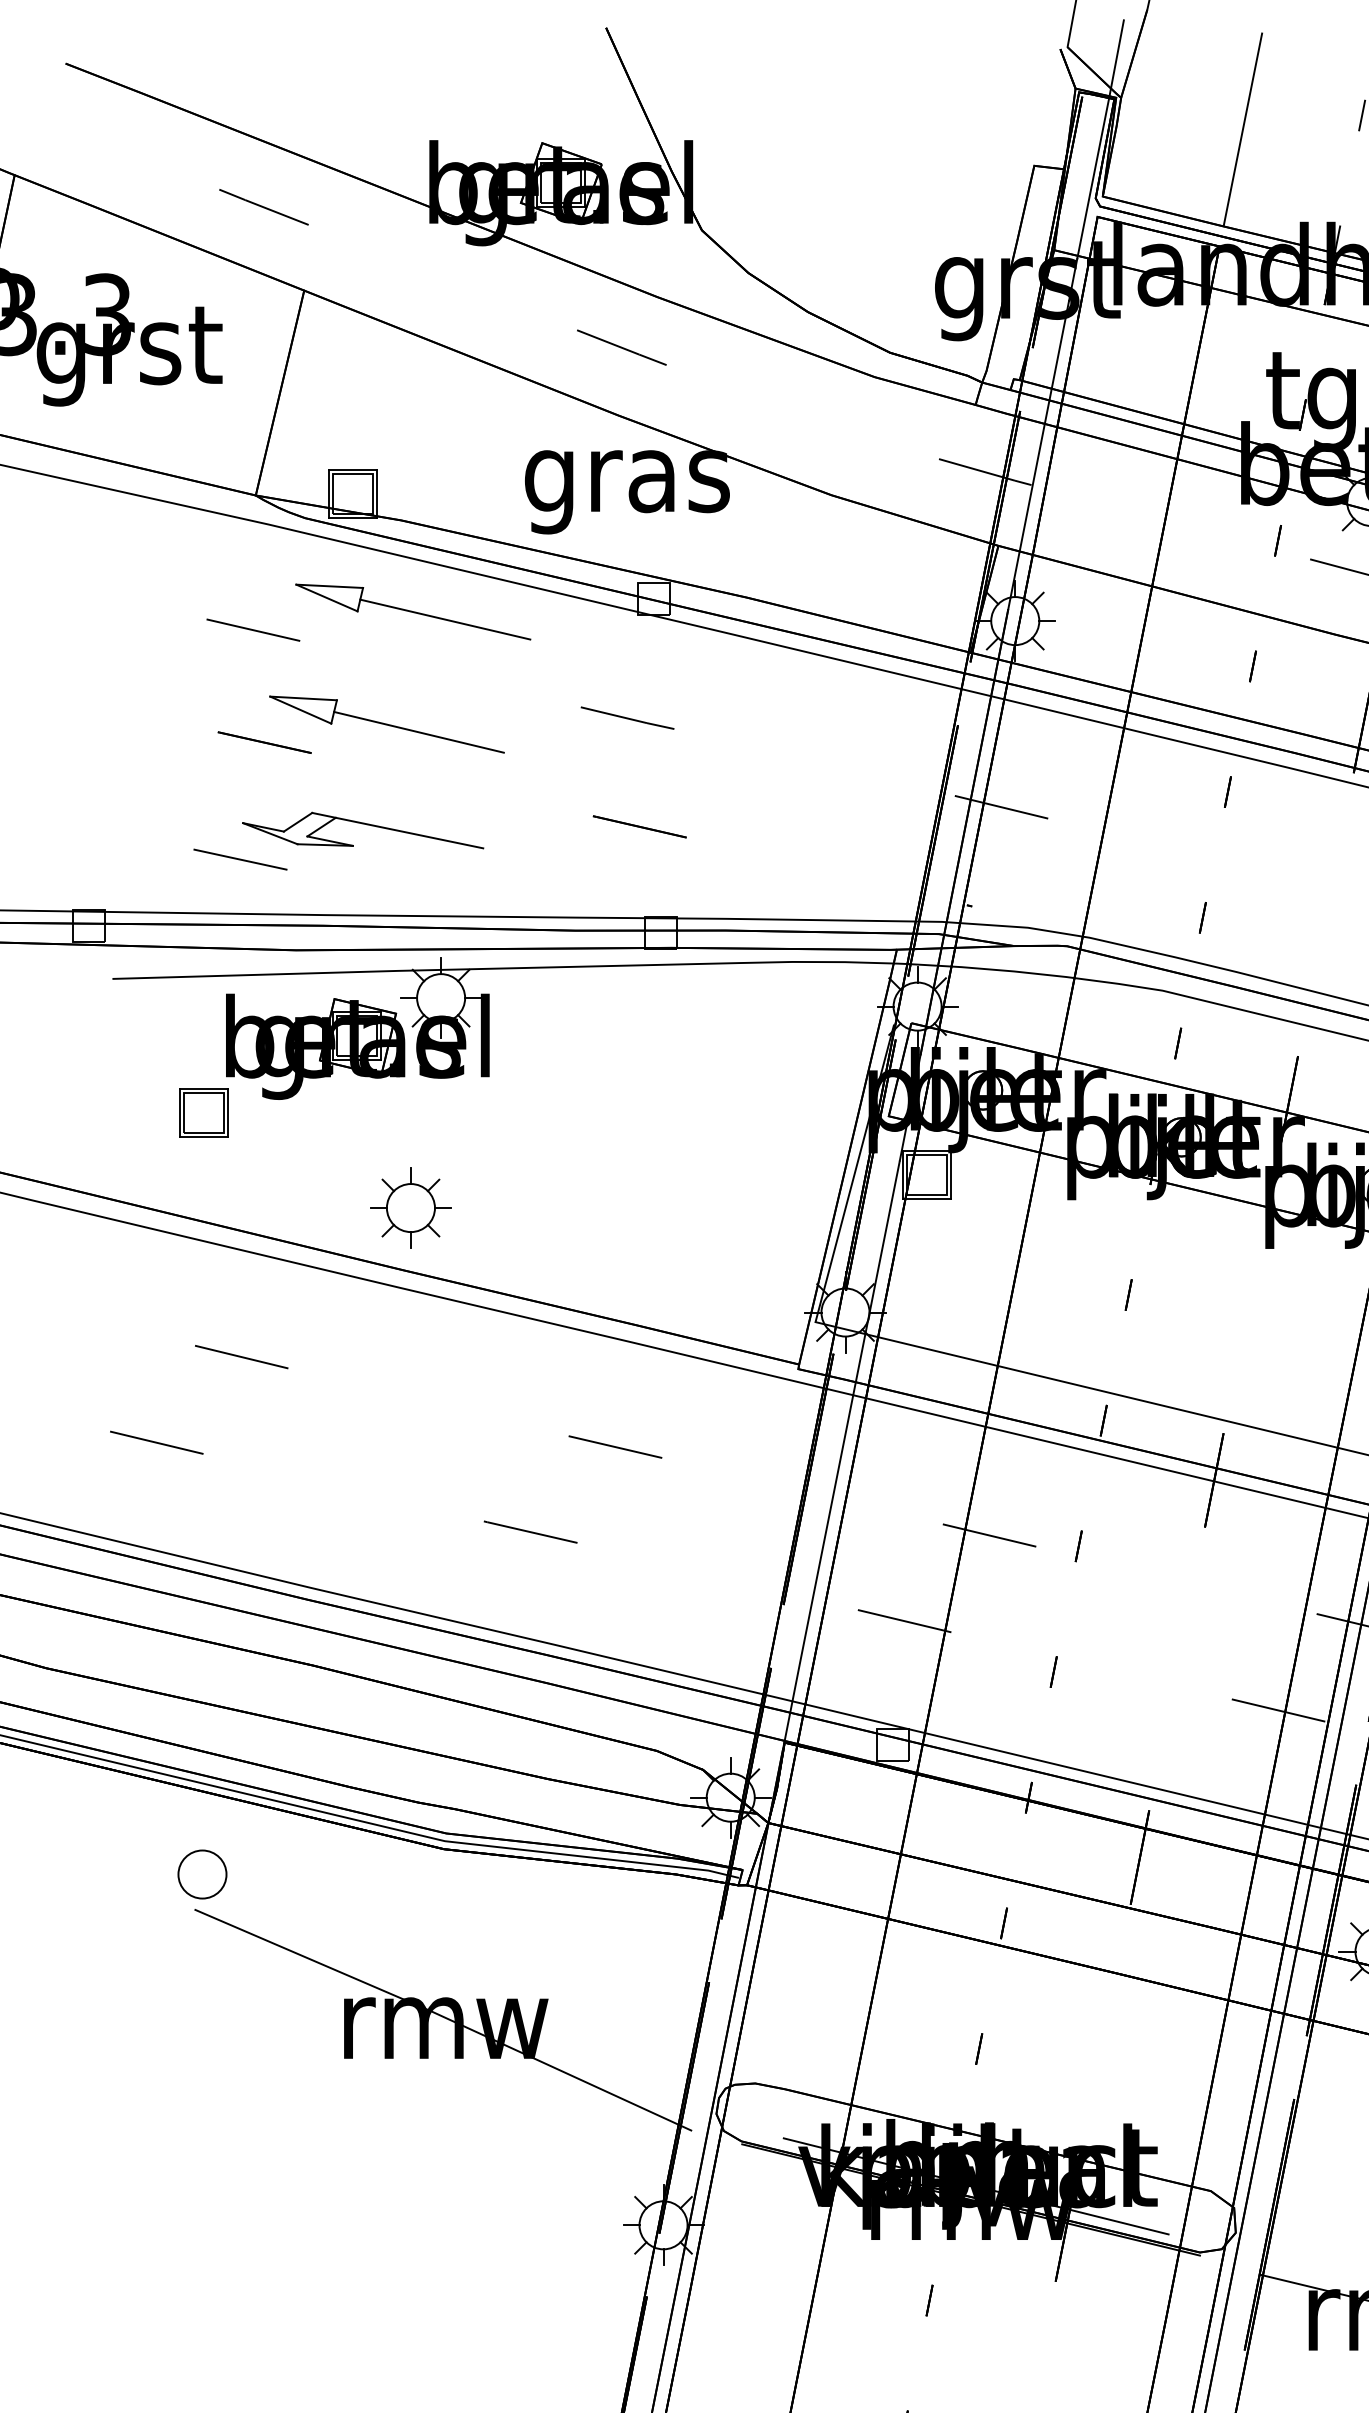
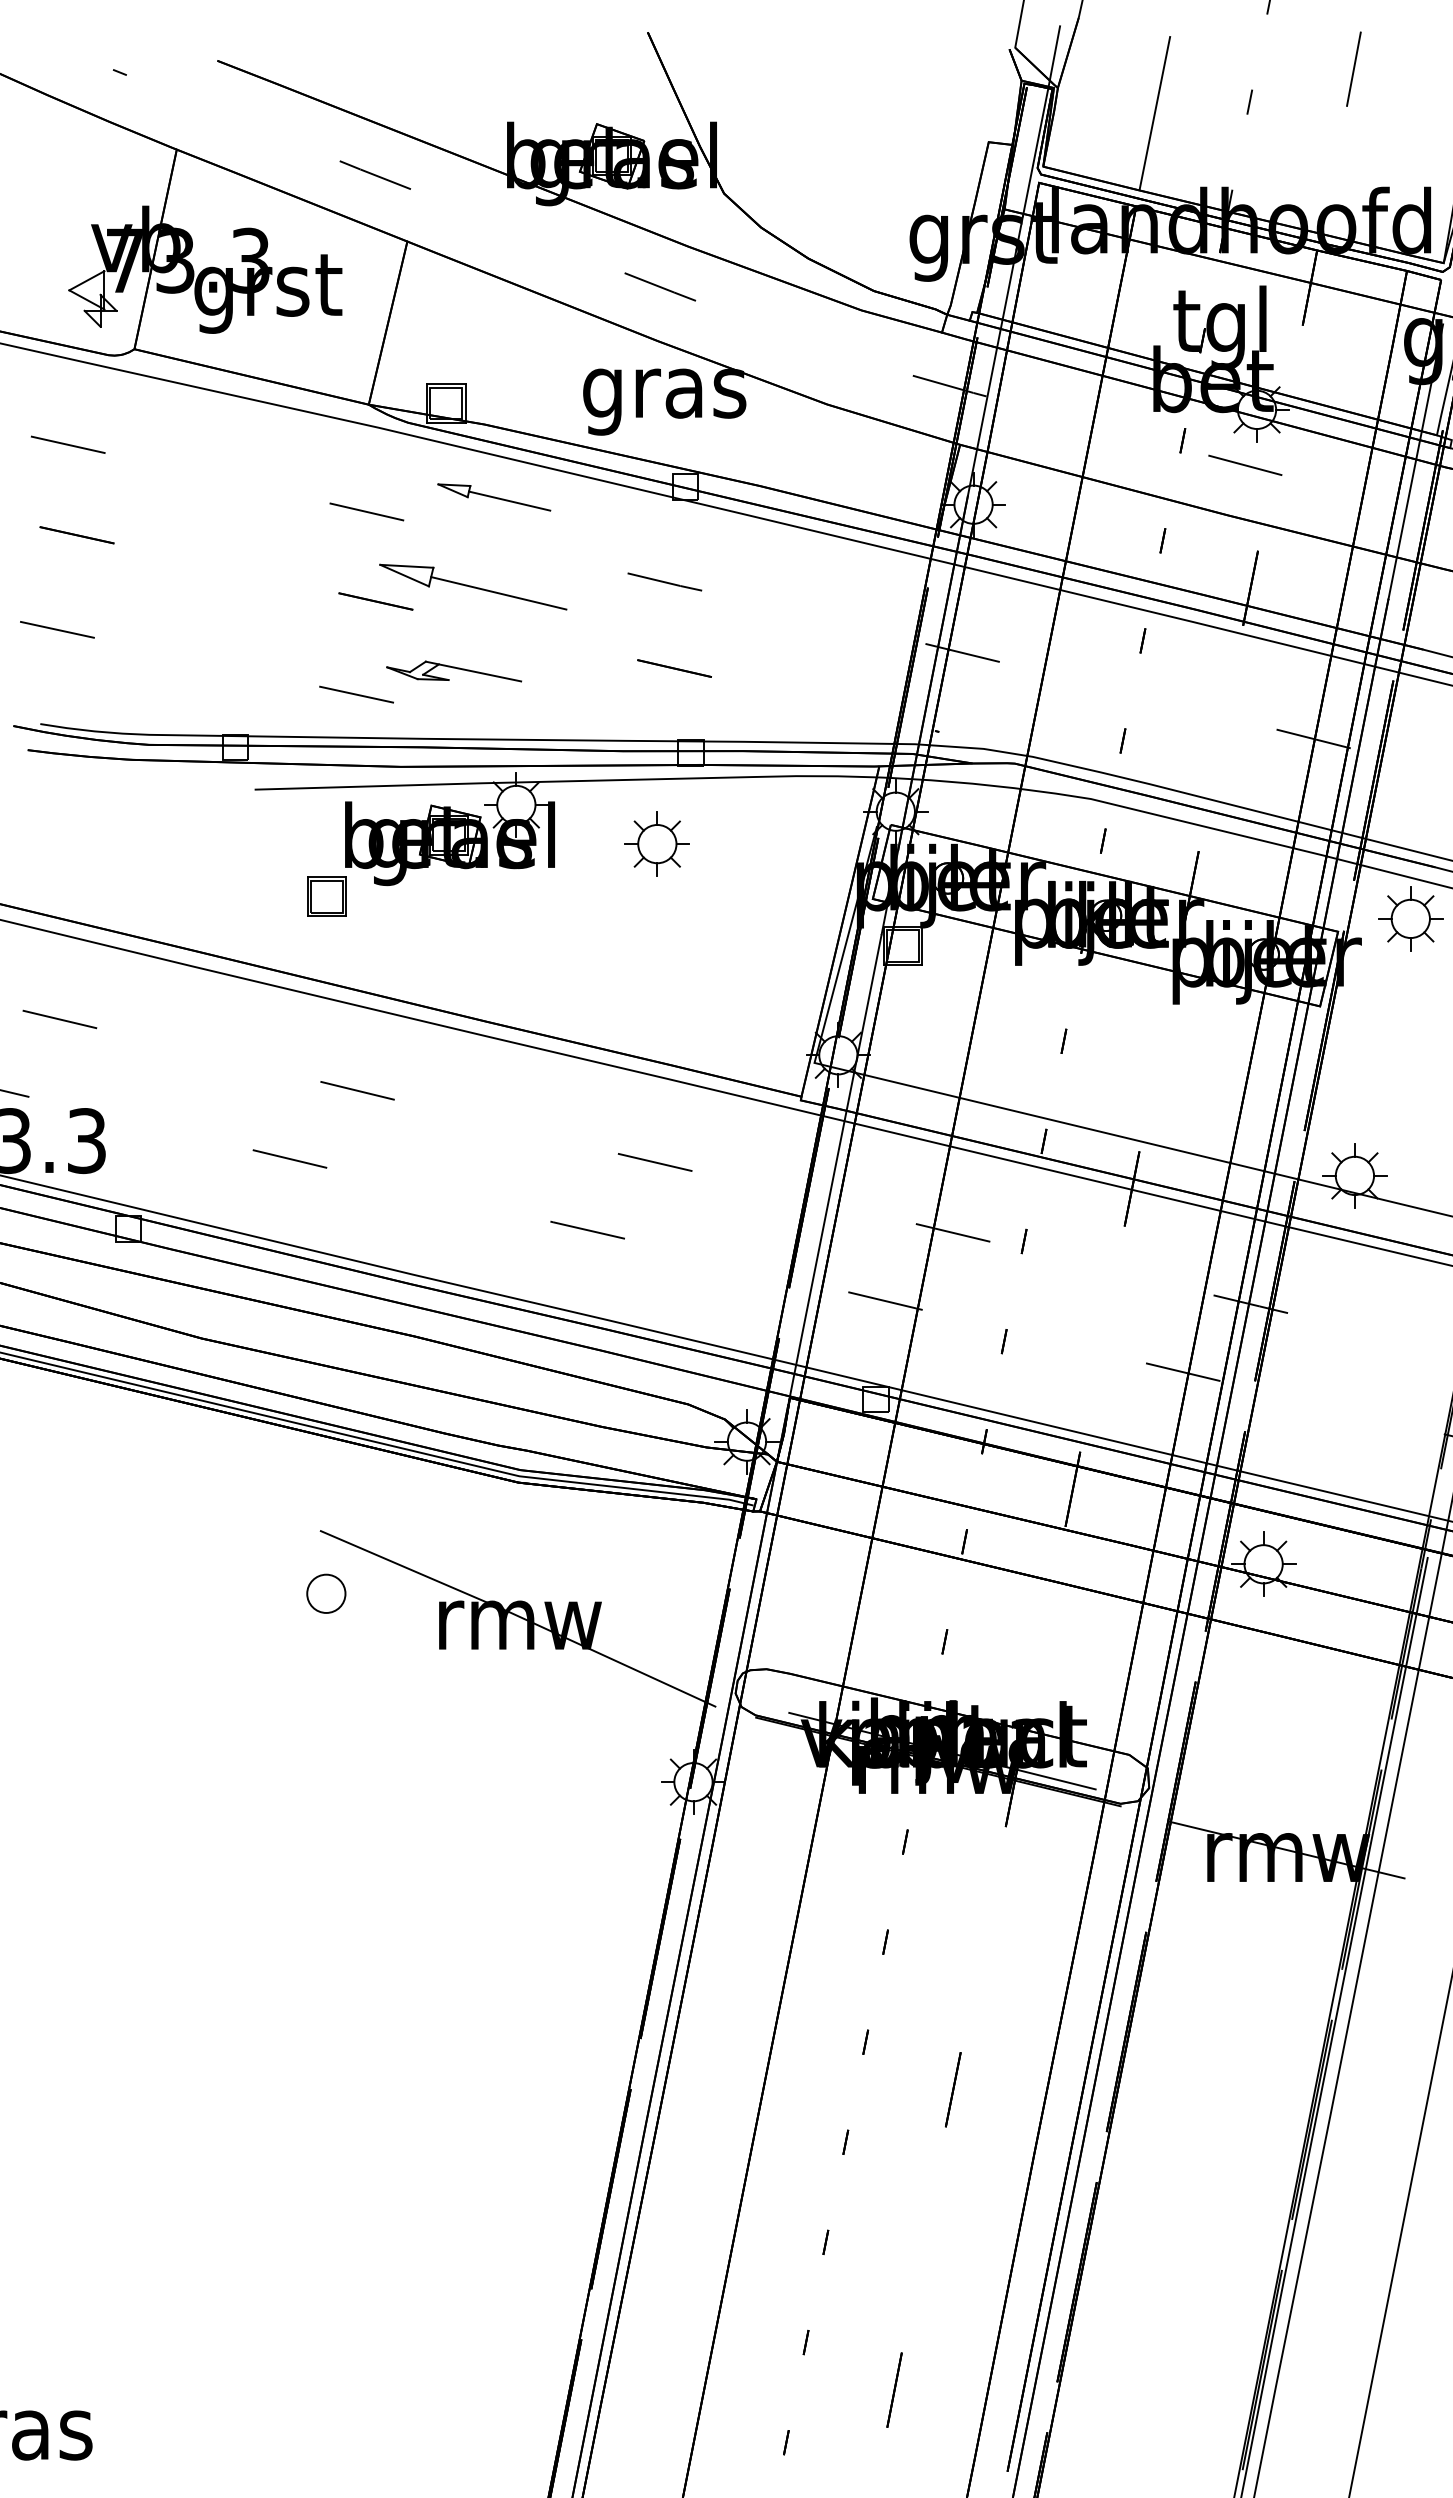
part: (413, 612) -> (494, 497), size x0.6
part: (362, 830) -> (453, 671), size x0.7
part: (409, 1207) -> (656, 843), moved
part: (202, 1874) -> (326, 1593), moved

